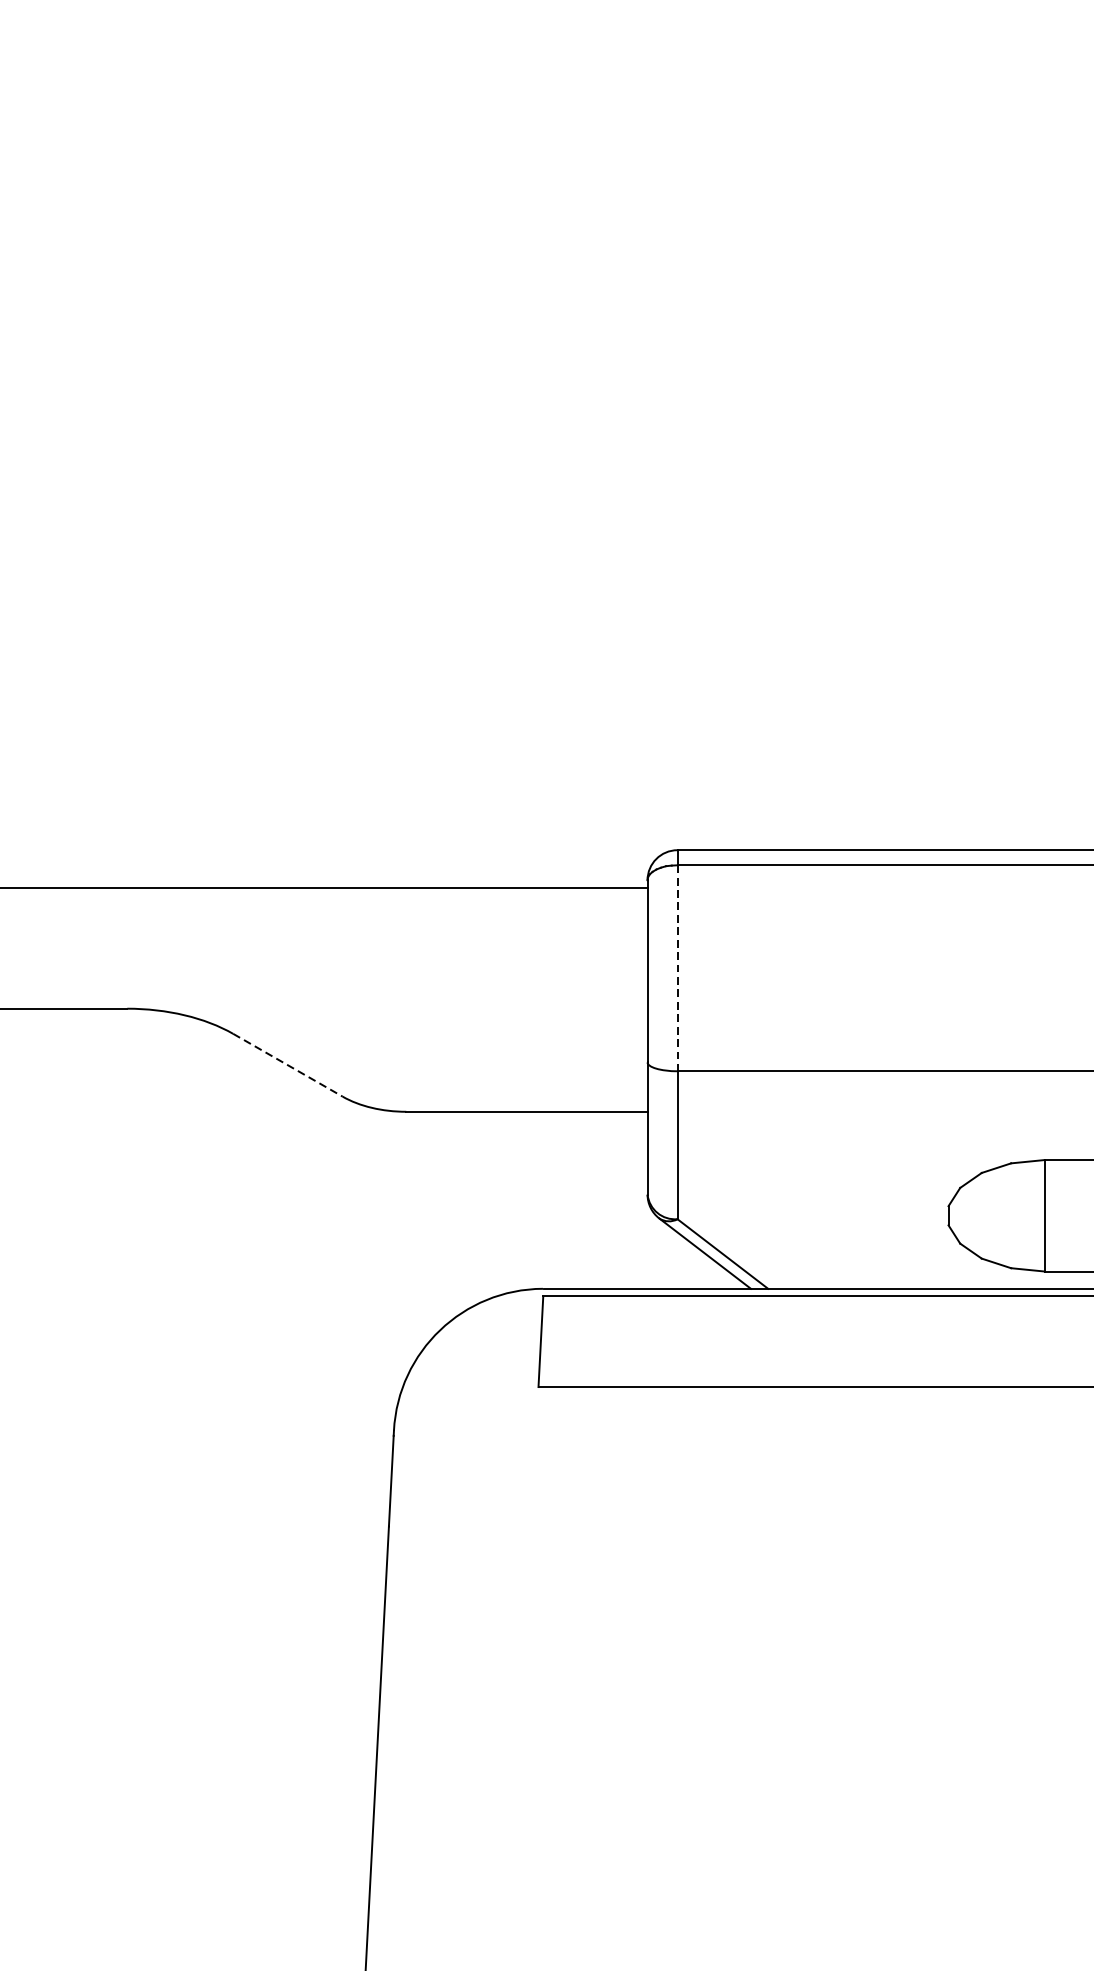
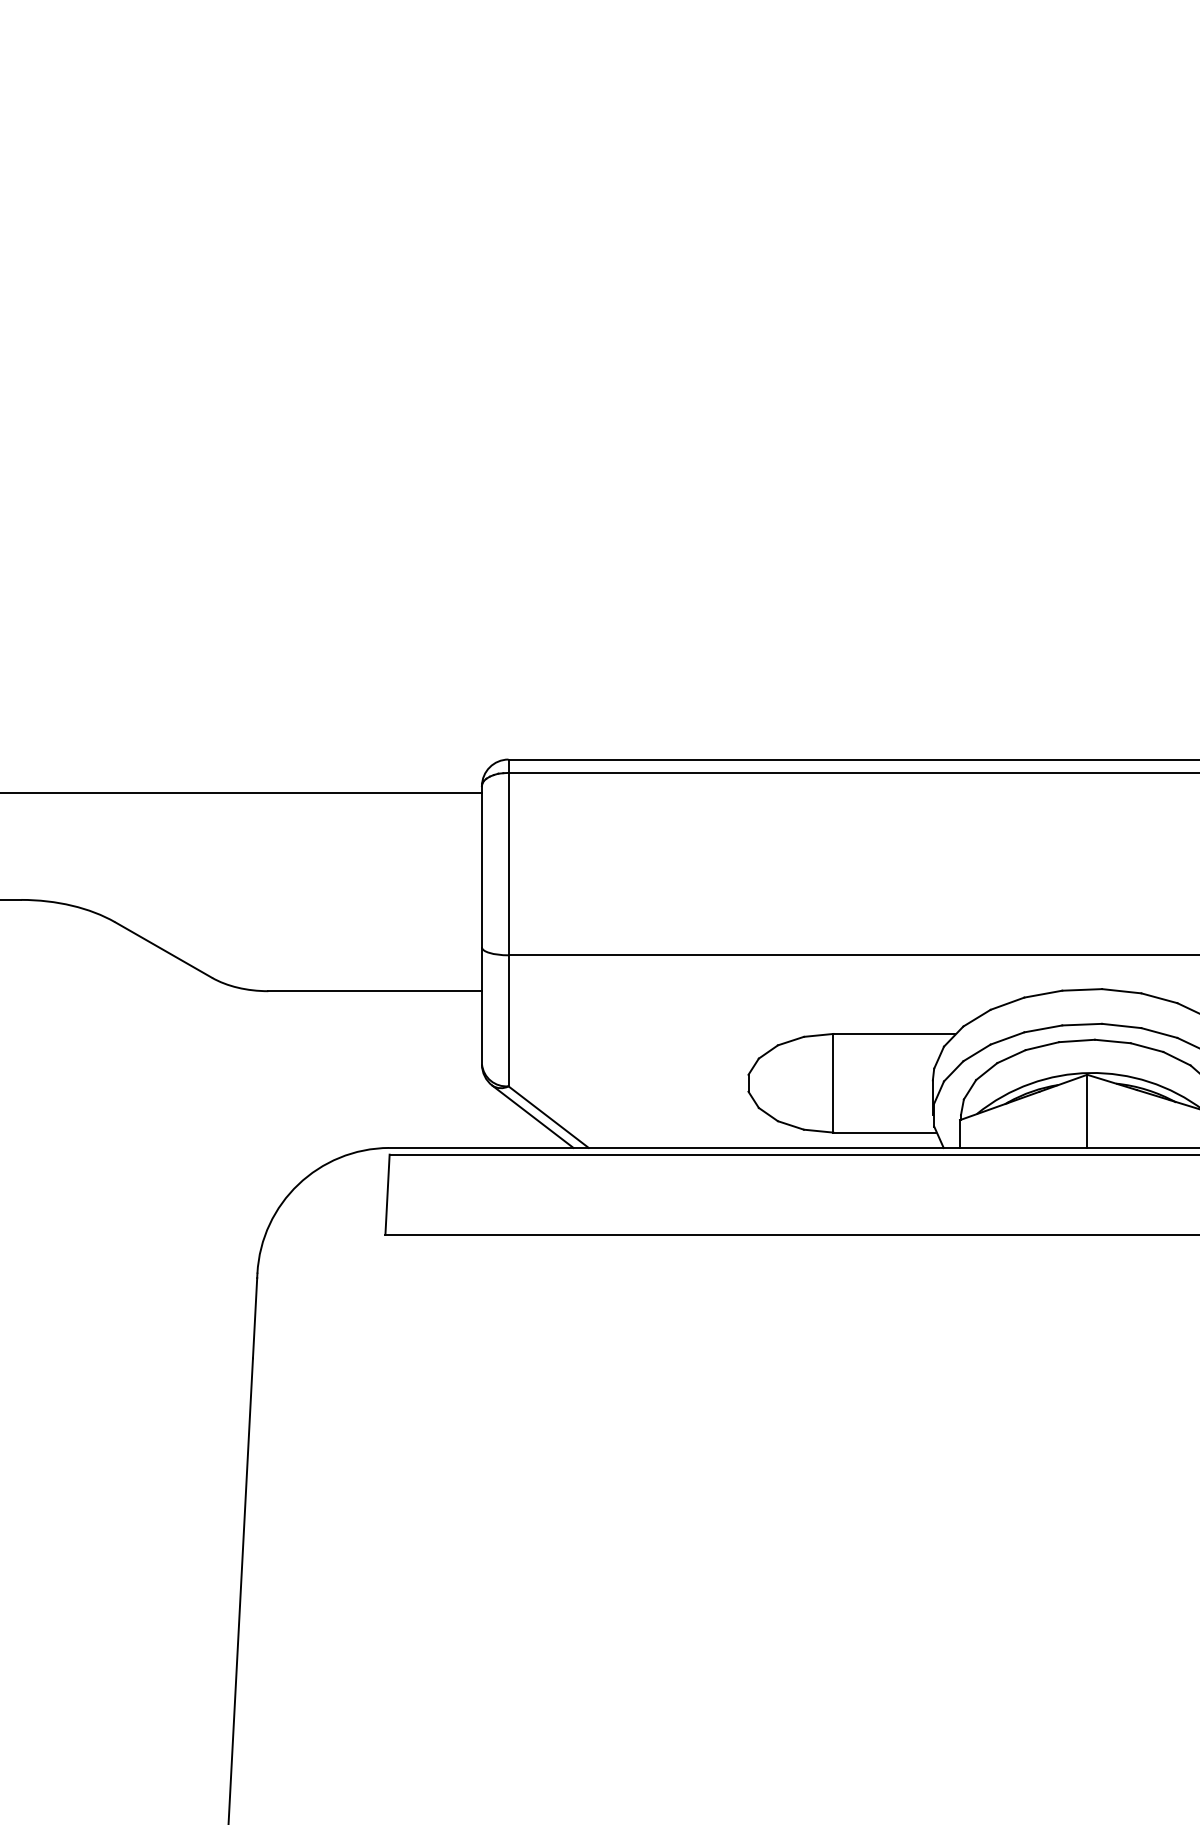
line: (677, 968) -> (508, 864), dashed -> solid
line: (287, 1065) -> (163, 950), dashed -> solid

